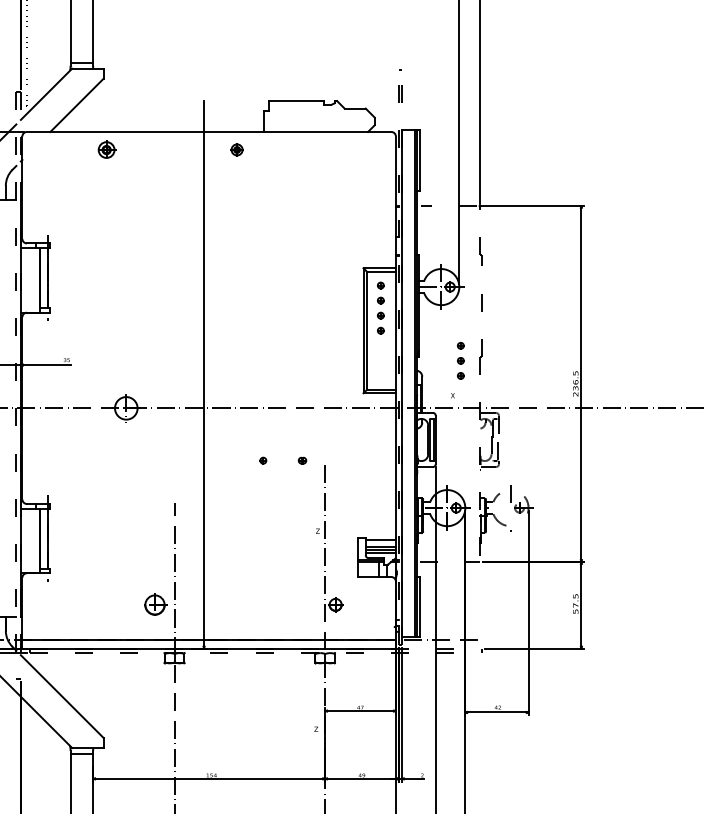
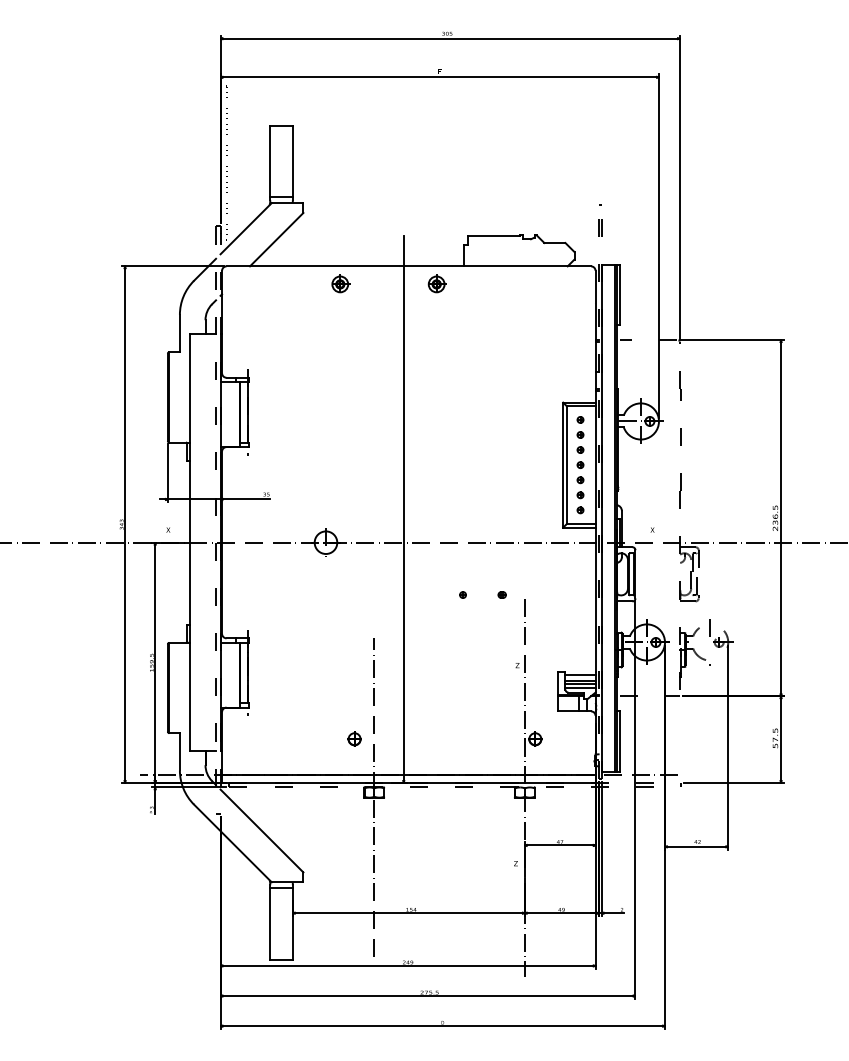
part: (106, 149) -> (340, 283), moved
part: (236, 149) -> (436, 283), size x1.43
part: (460, 361) -> (580, 495), moved
part: (154, 604) -> (354, 738), size x0.62

